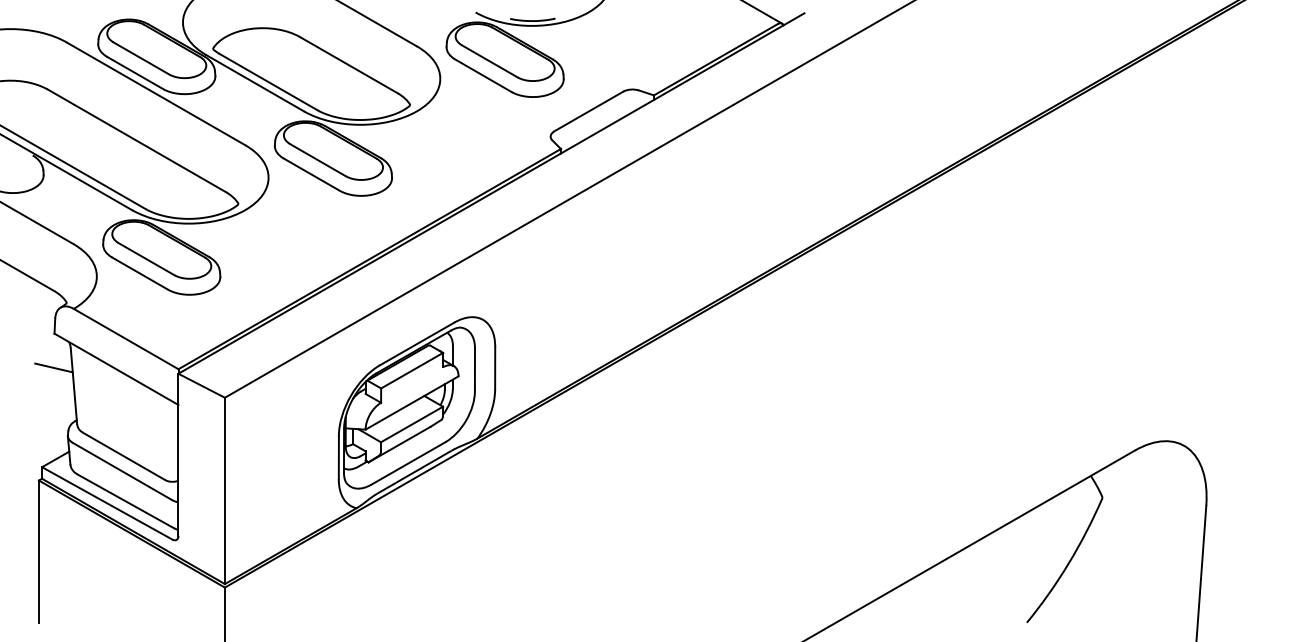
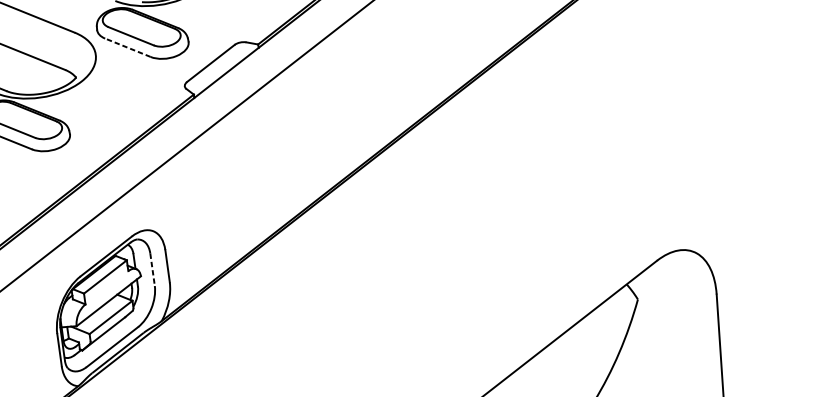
line: (483, 75) -> (127, 47), solid -> dashed
line: (474, 369) -> (152, 269), solid -> dashed

